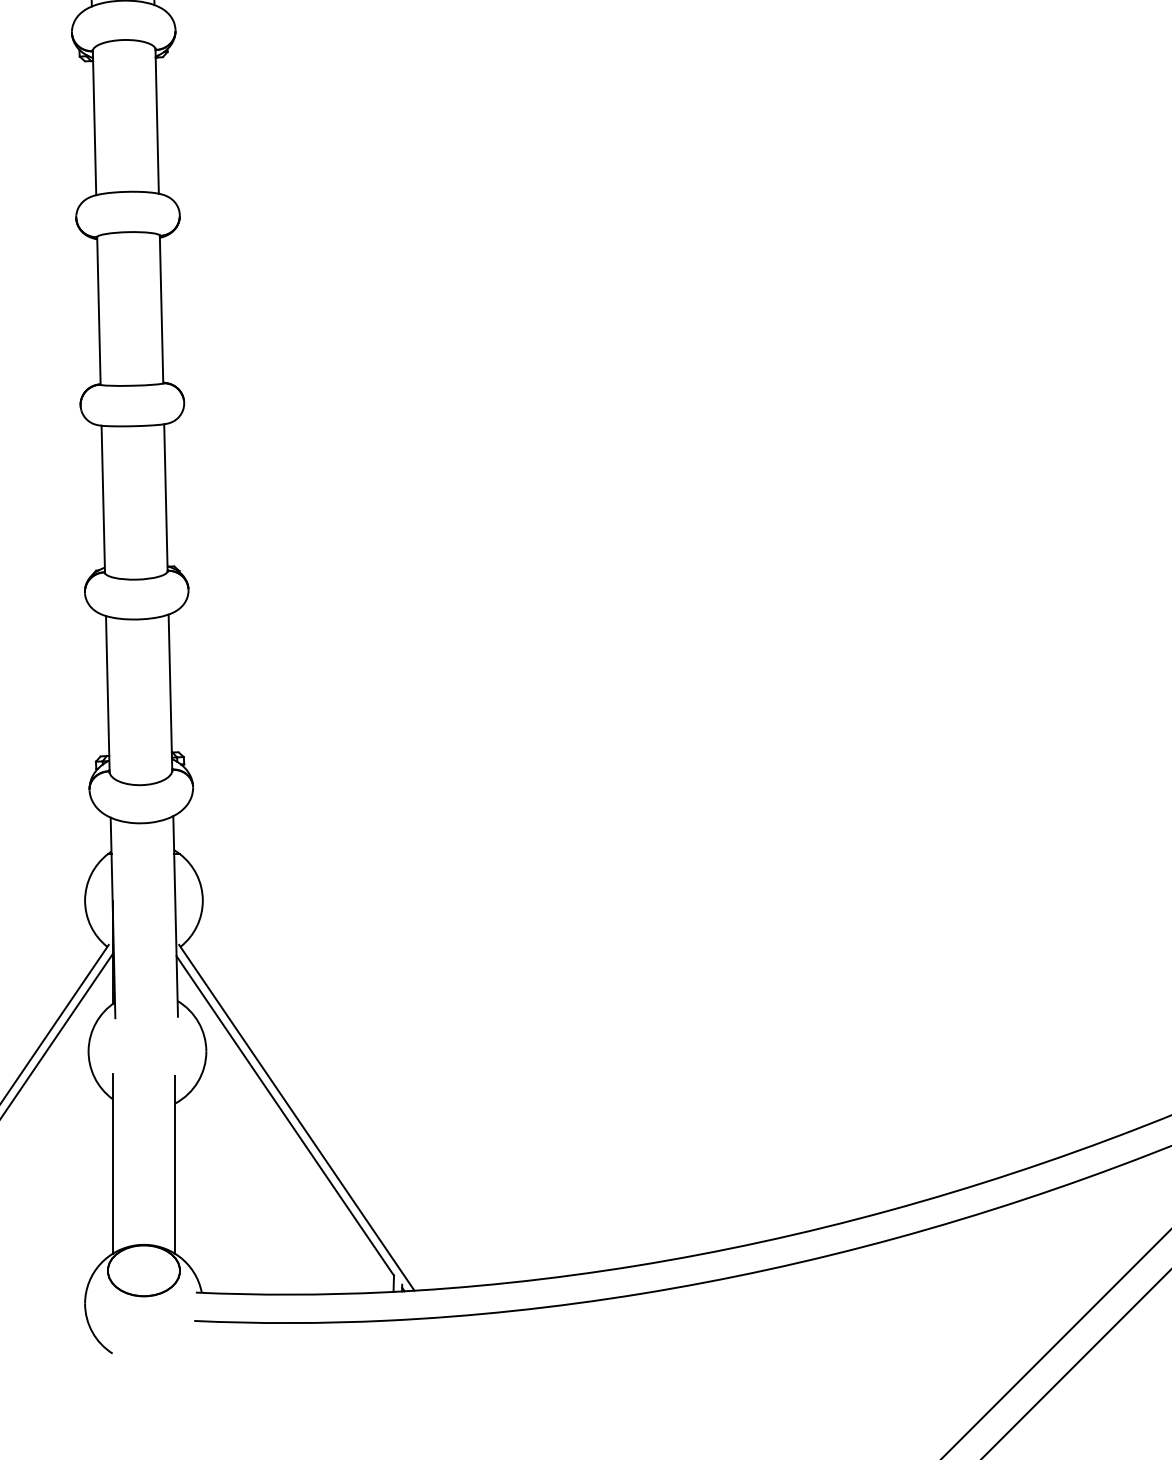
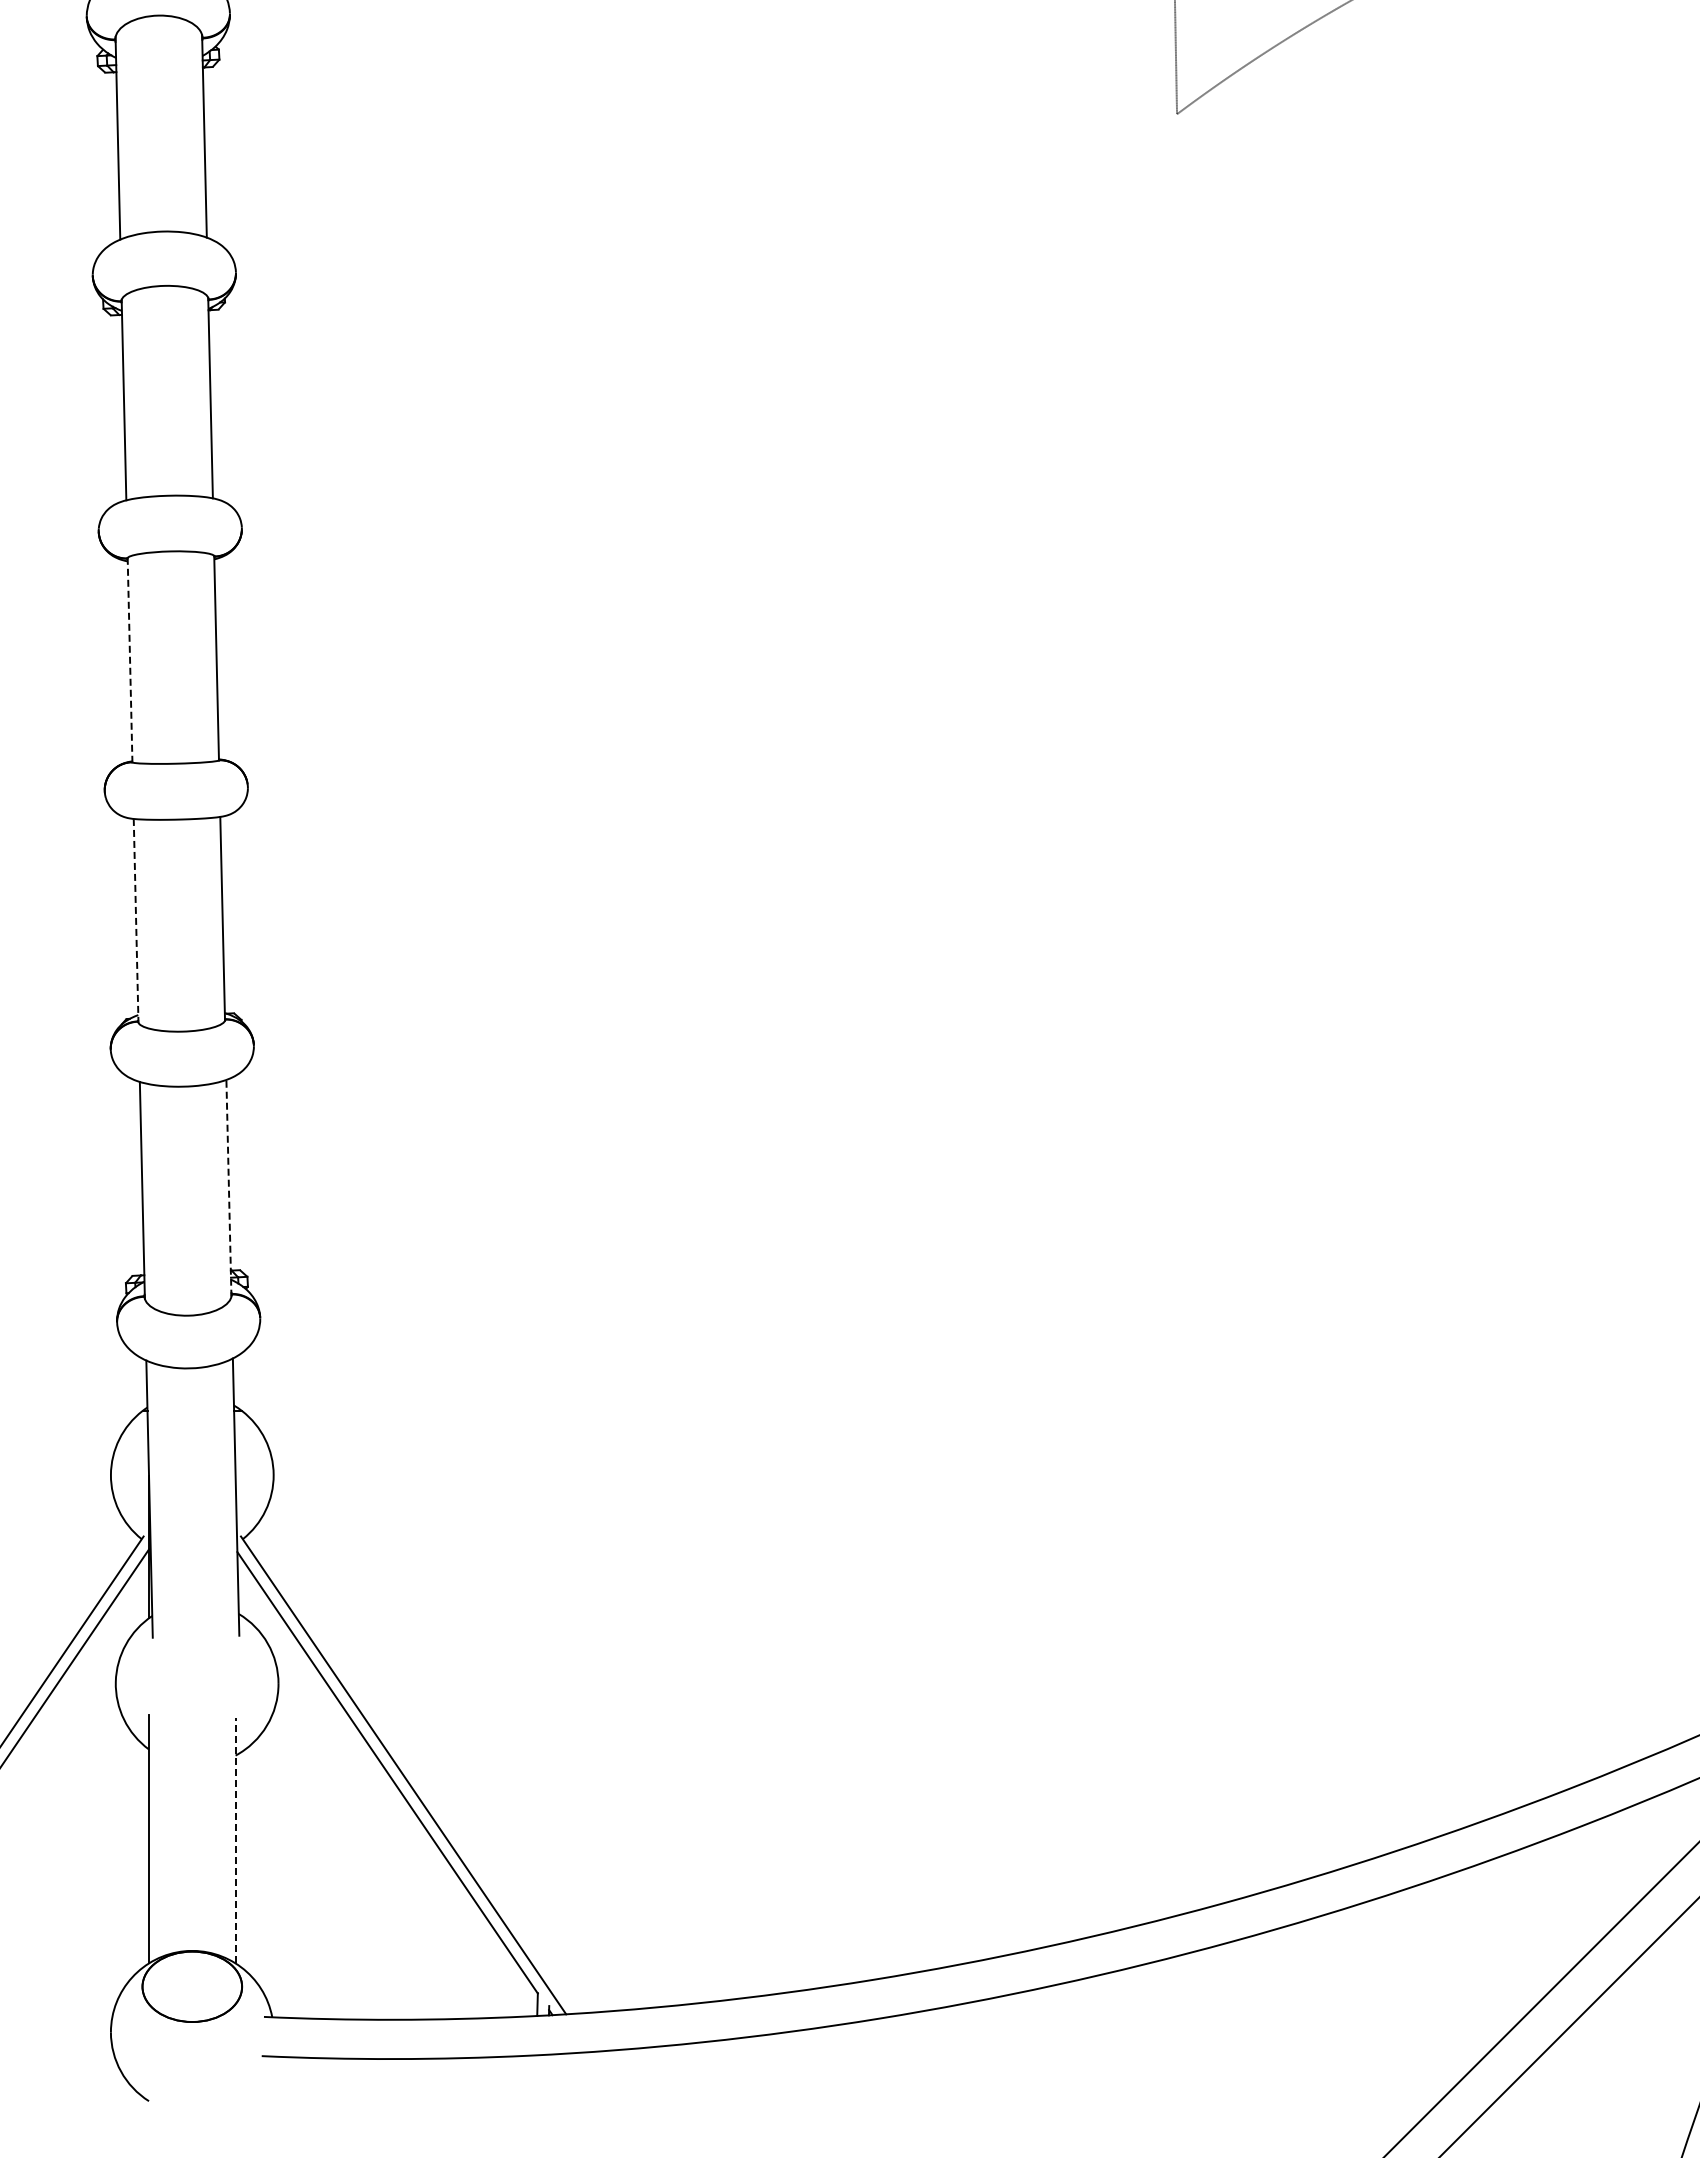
line: (99, 311) -> (130, 660), solid -> dashed
line: (103, 499) -> (136, 921), solid -> dashed
line: (170, 692) -> (228, 1187), solid -> dashed
line: (175, 1164) -> (235, 1840), solid -> dashed

